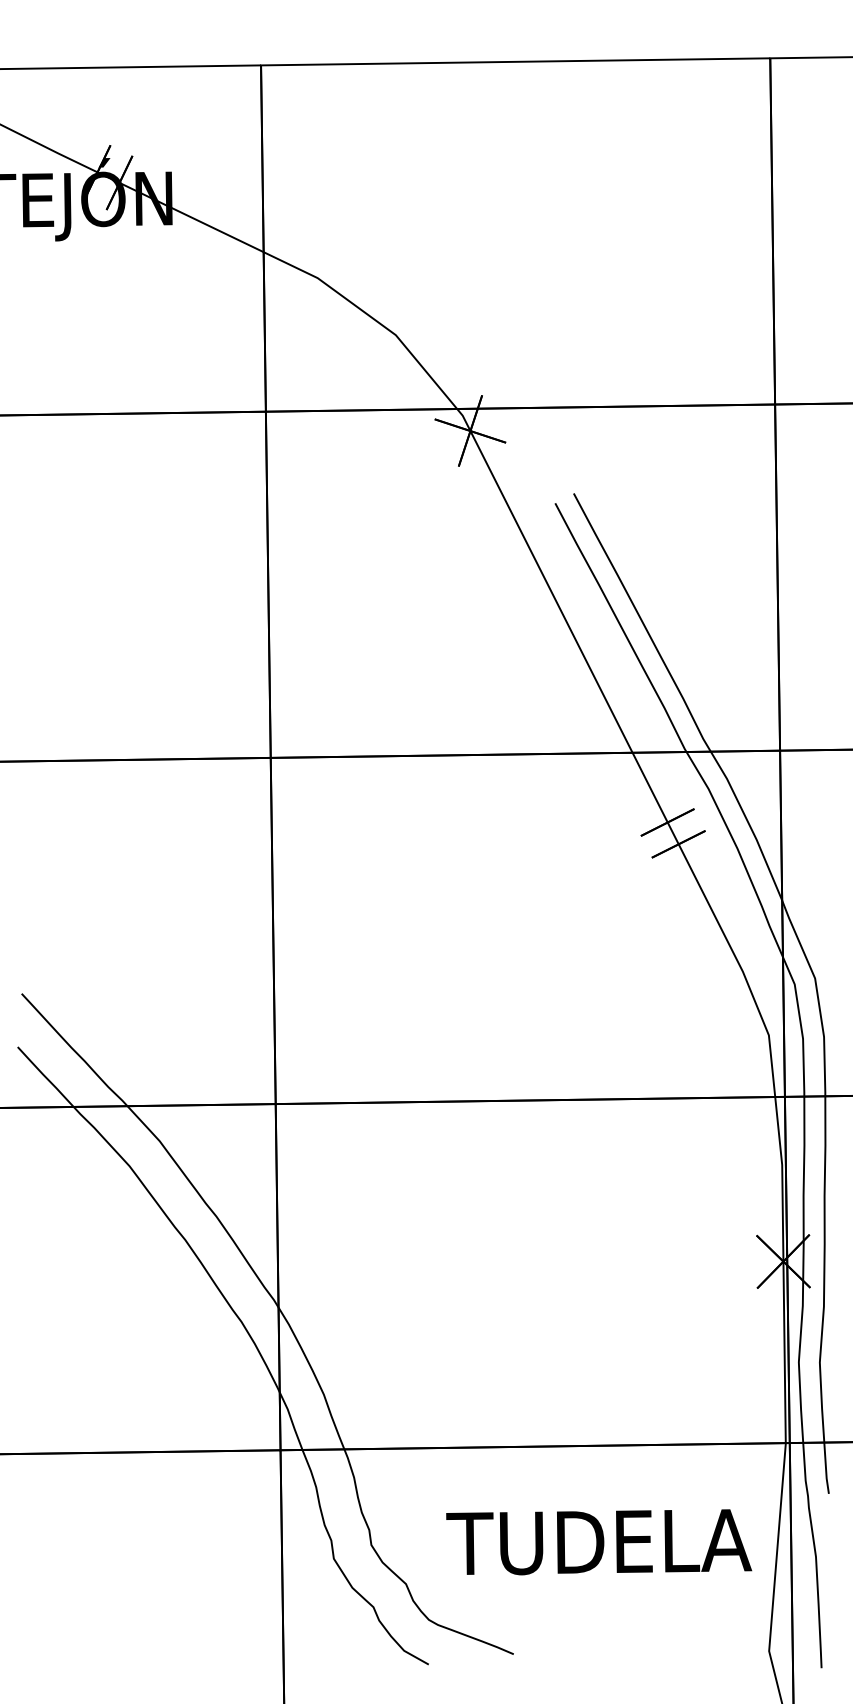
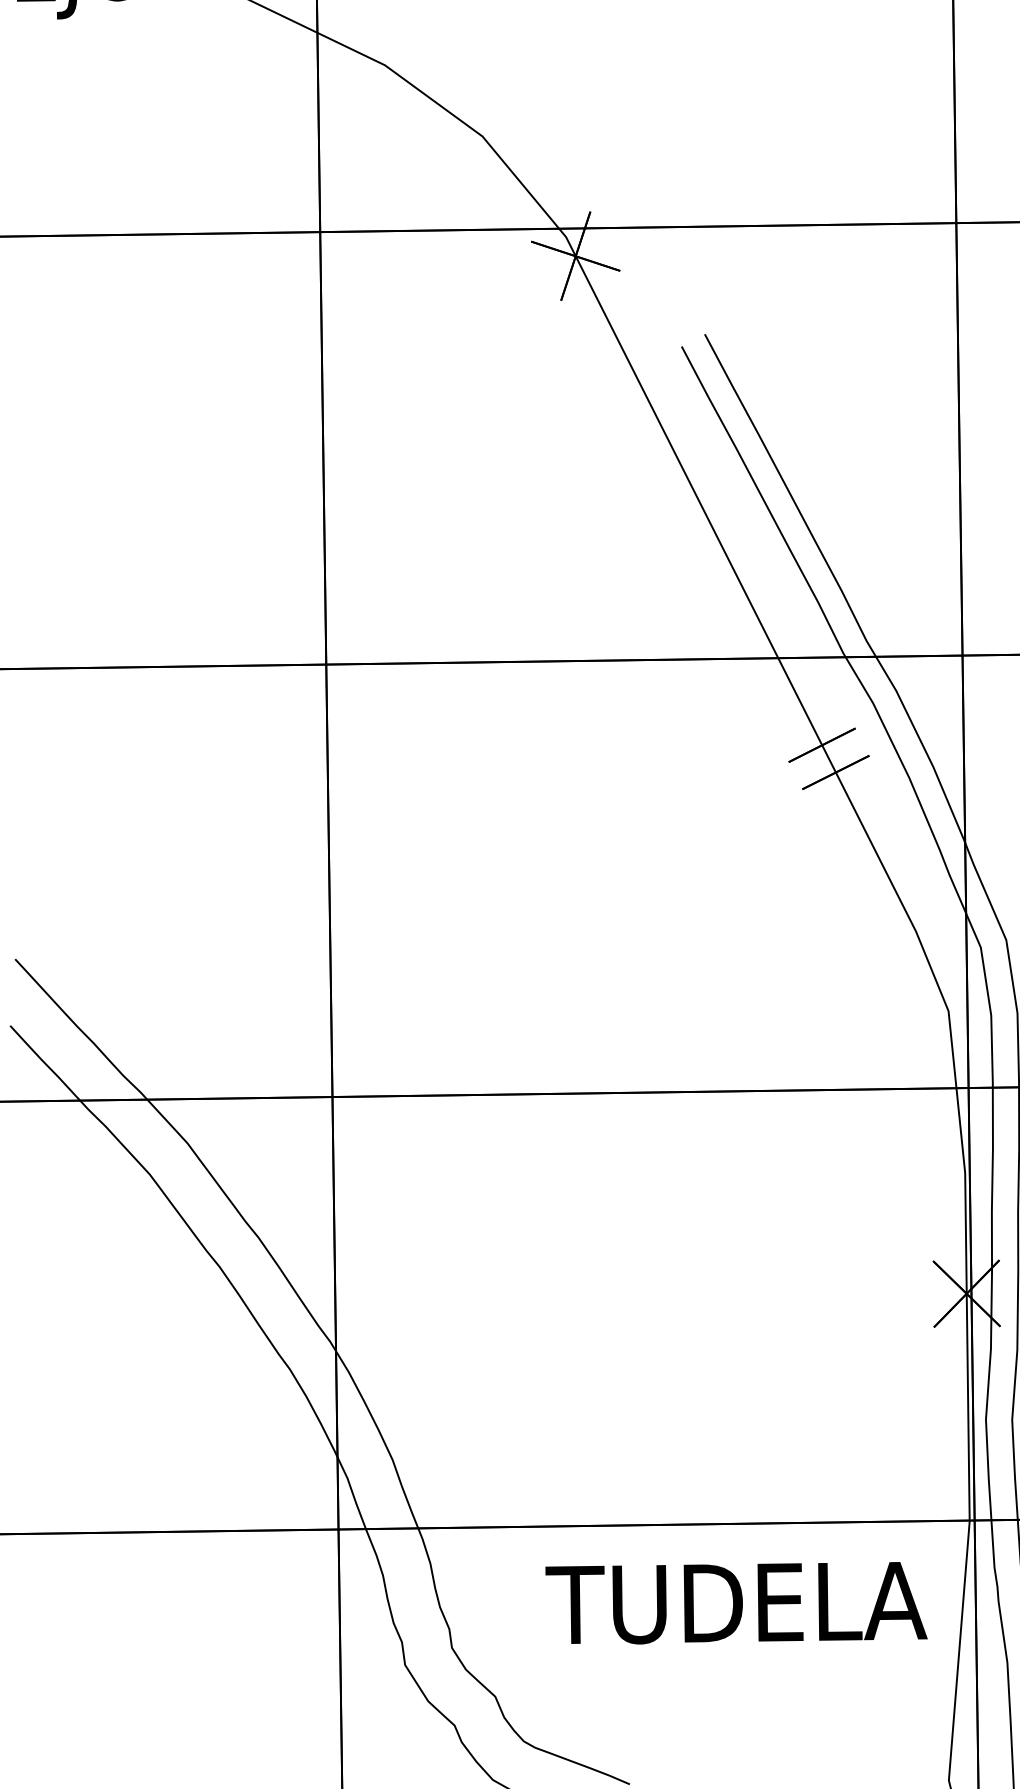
text: (599, 1542) -> (736, 1603), moved

